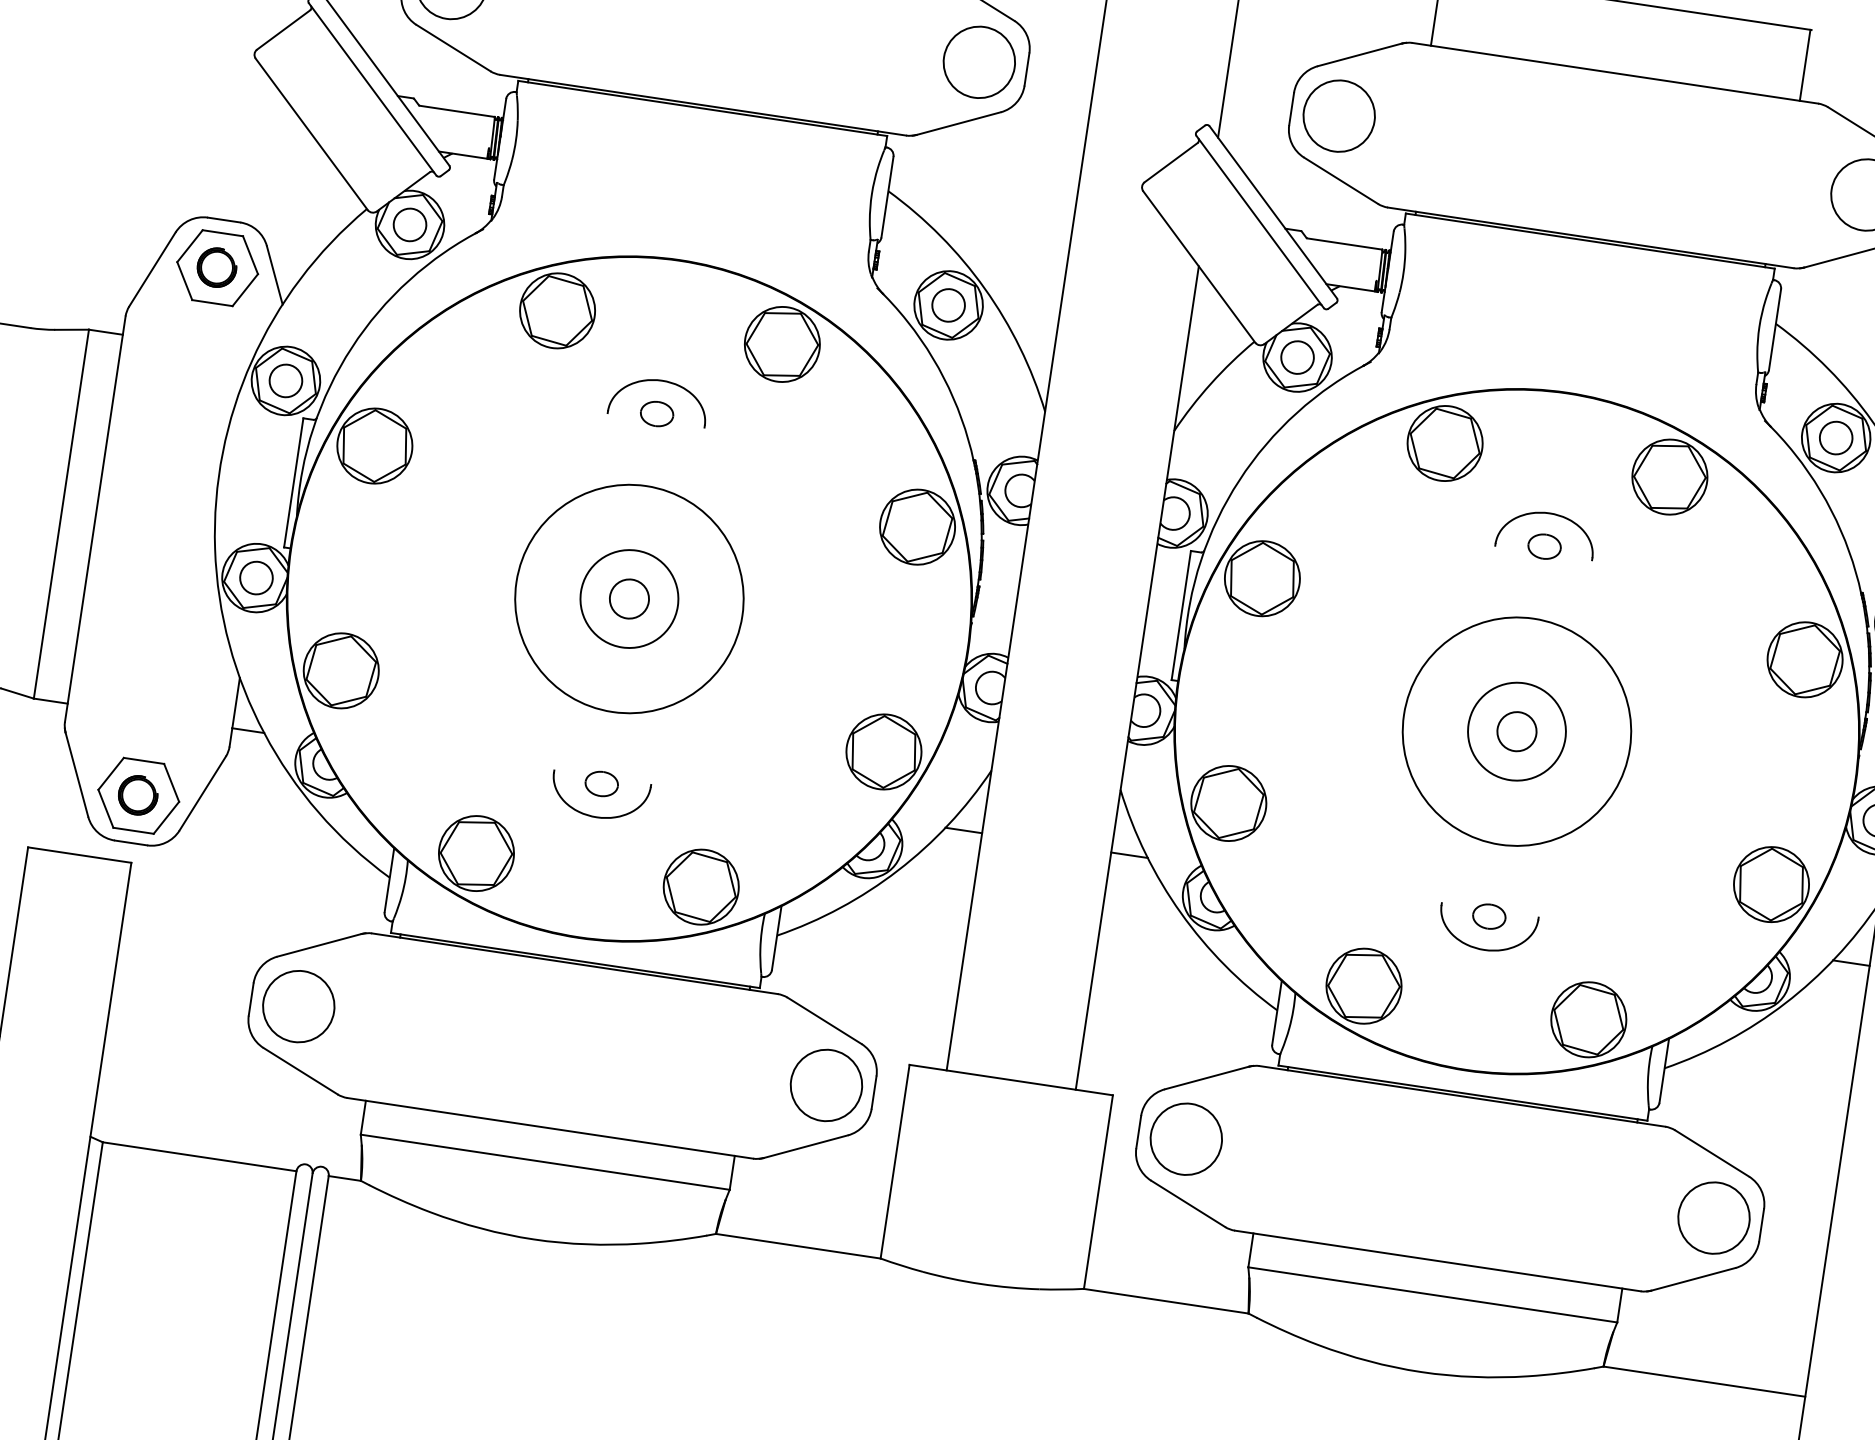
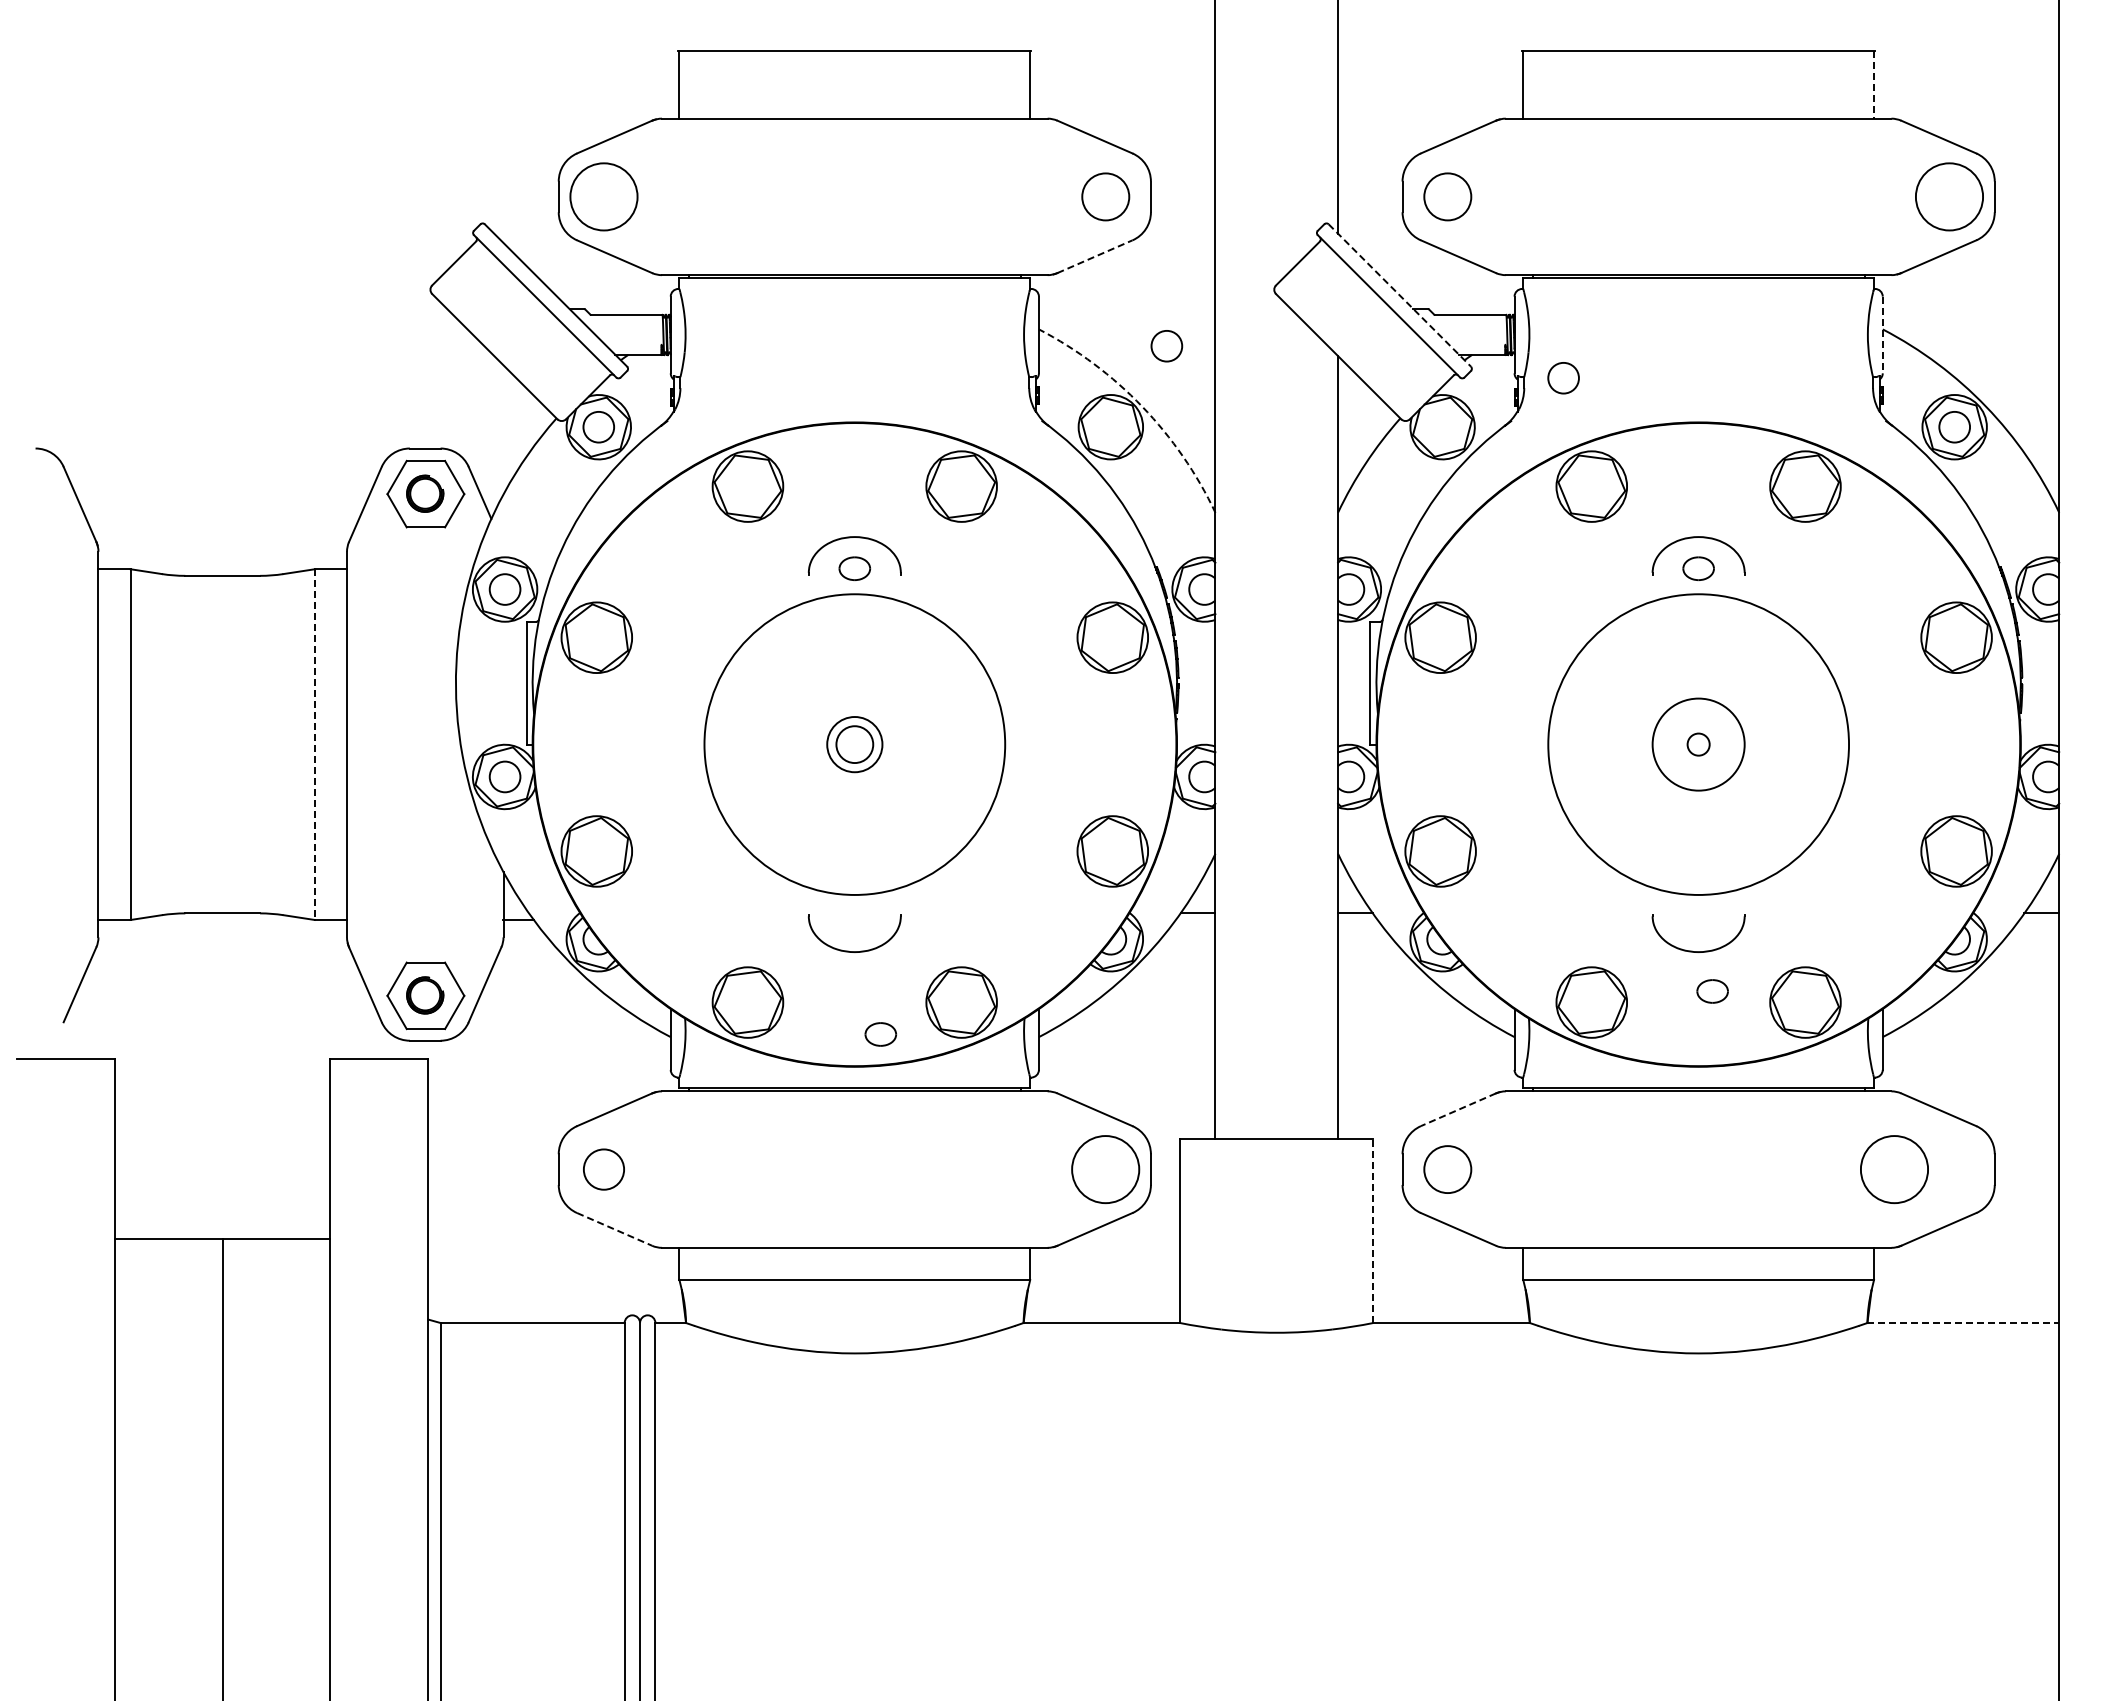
circle: (979, 61) -> (1105, 196), size x0.7
line: (1805, 65) -> (1874, 84), solid -> dashed
circle: (1338, 115) -> (1447, 196), size x0.7
line: (958, 123) -> (1094, 256), solid -> dashed
line: (1272, 212) -> (1399, 295), solid -> dashed
arc: (985, 288) -> (1142, 406), solid -> dashed
circle: (948, 305) -> (1166, 346), moved
line: (1774, 330) -> (1882, 335), solid -> dashed
circle: (1297, 357) -> (1563, 378), moved
line: (60, 515) -> (314, 745), solid -> dashed
circle: (629, 598) -> (854, 744), size x0.6
circle: (629, 598) -> (854, 744), size x1.4
circle: (1516, 731) -> (1698, 744), size x0.6
circle: (1516, 731) -> (1698, 744), size x1.4
part: (601, 783) -> (880, 1034), moved
part: (1489, 916) -> (1712, 991), moved
circle: (298, 1006) -> (603, 1169), size x0.6
line: (300, 1071) -> (614, 1229), solid -> dashed
line: (1207, 1077) -> (1458, 1109), solid -> dashed
circle: (1186, 1139) -> (1447, 1169), size x0.7
line: (1098, 1191) -> (1373, 1230), solid -> dashed
circle: (1714, 1218) -> (1894, 1169), moved
line: (1704, 1382) -> (1963, 1323), solid -> dashed

